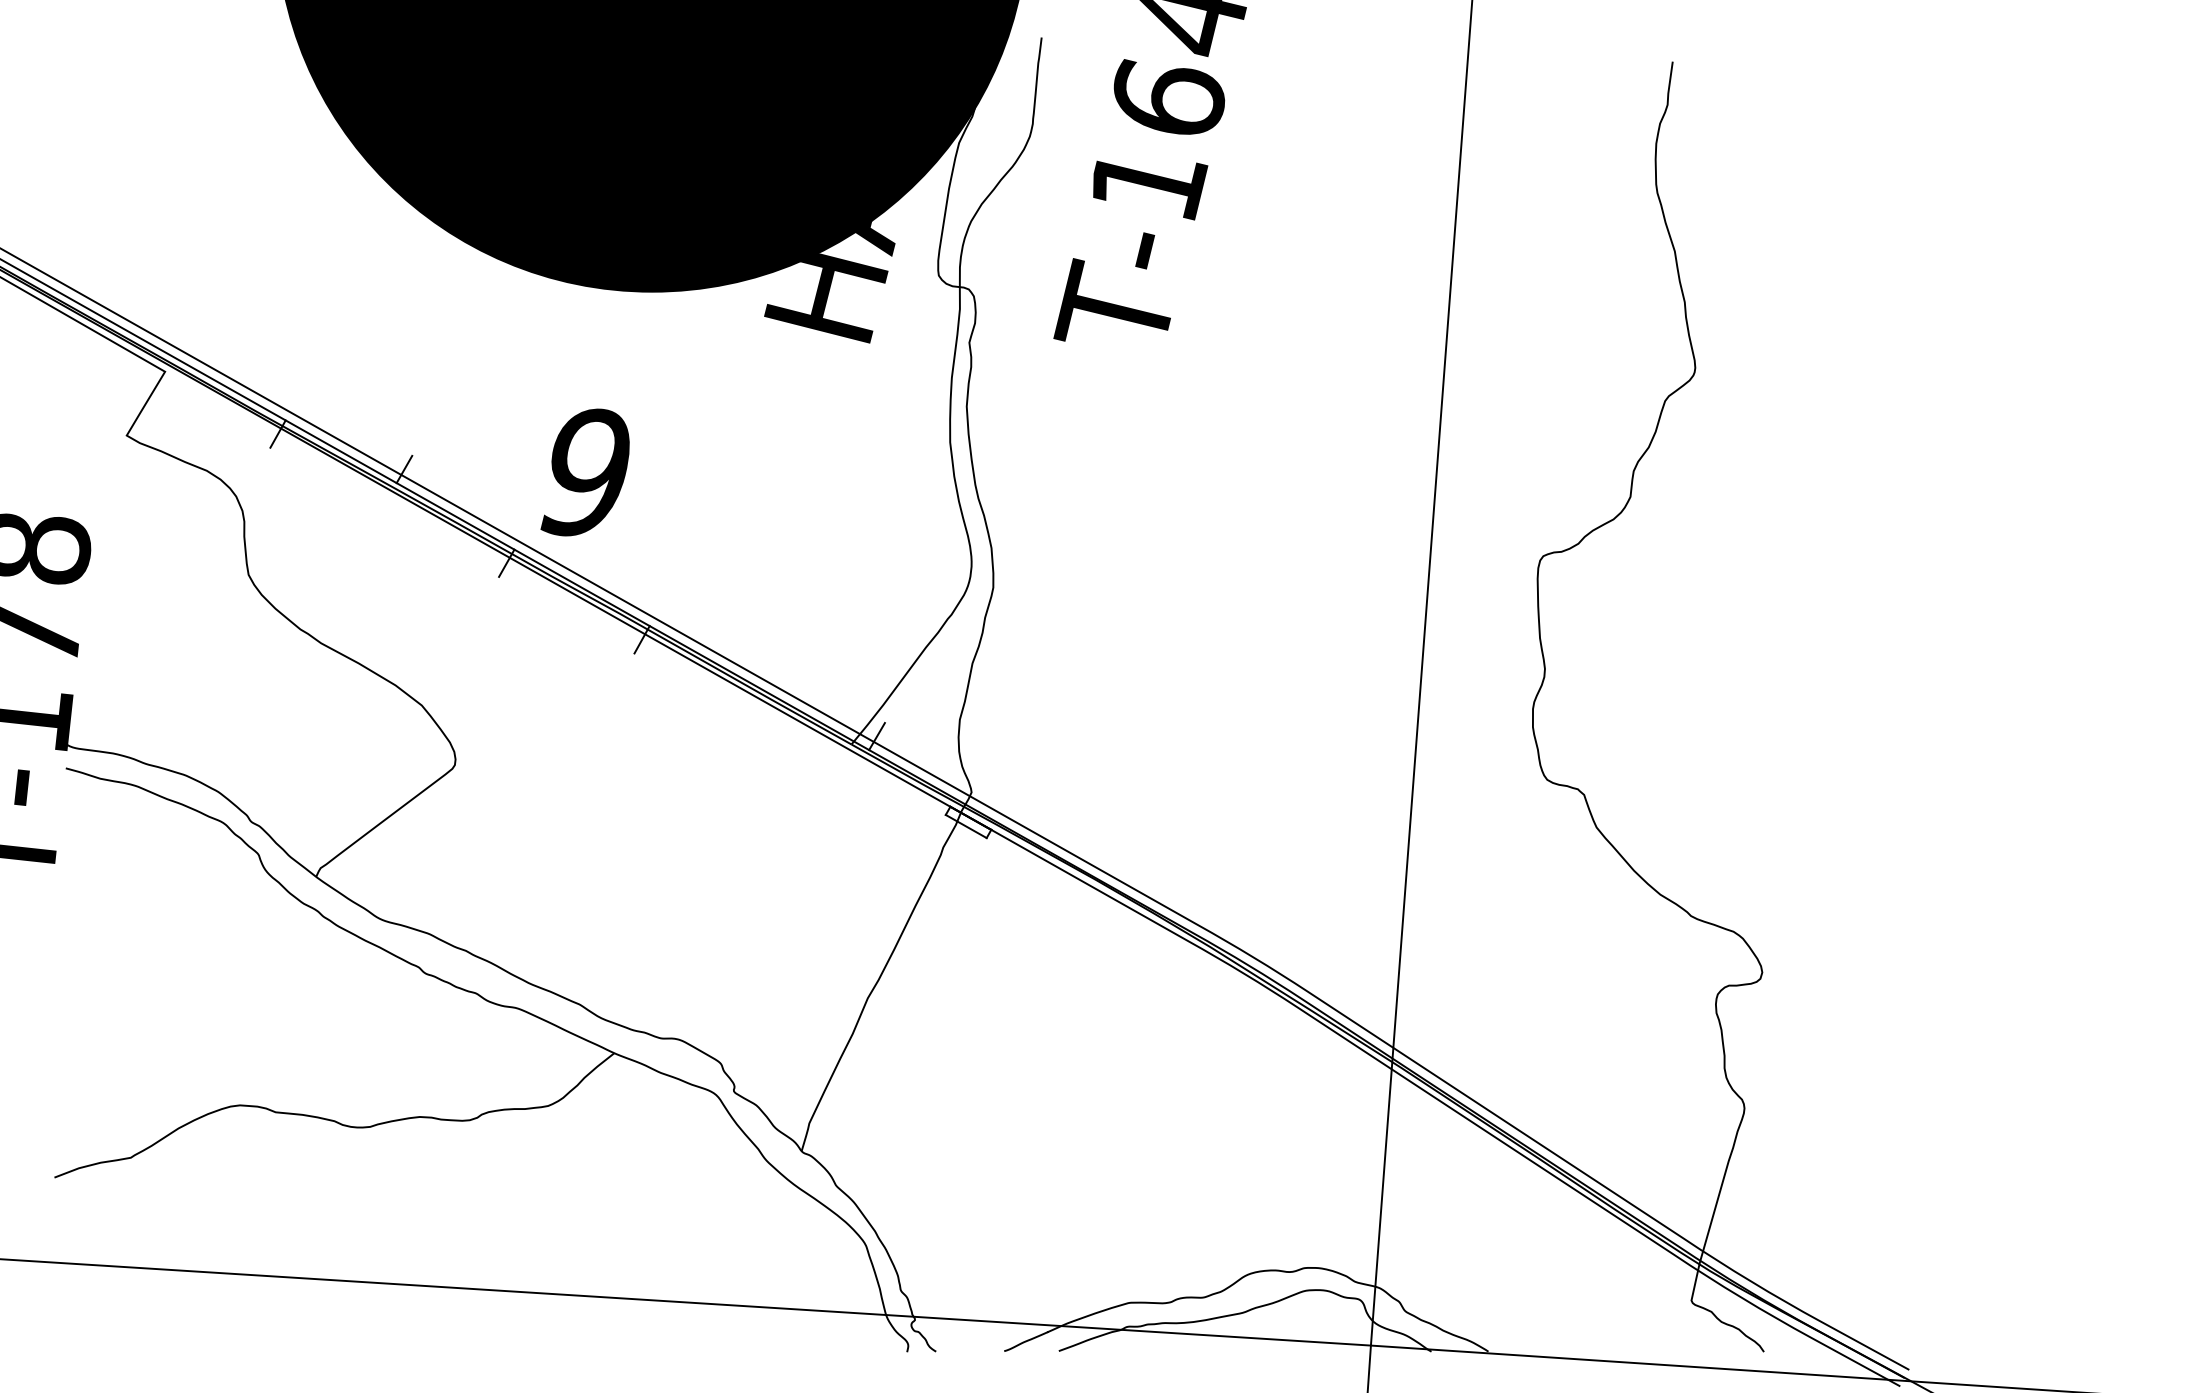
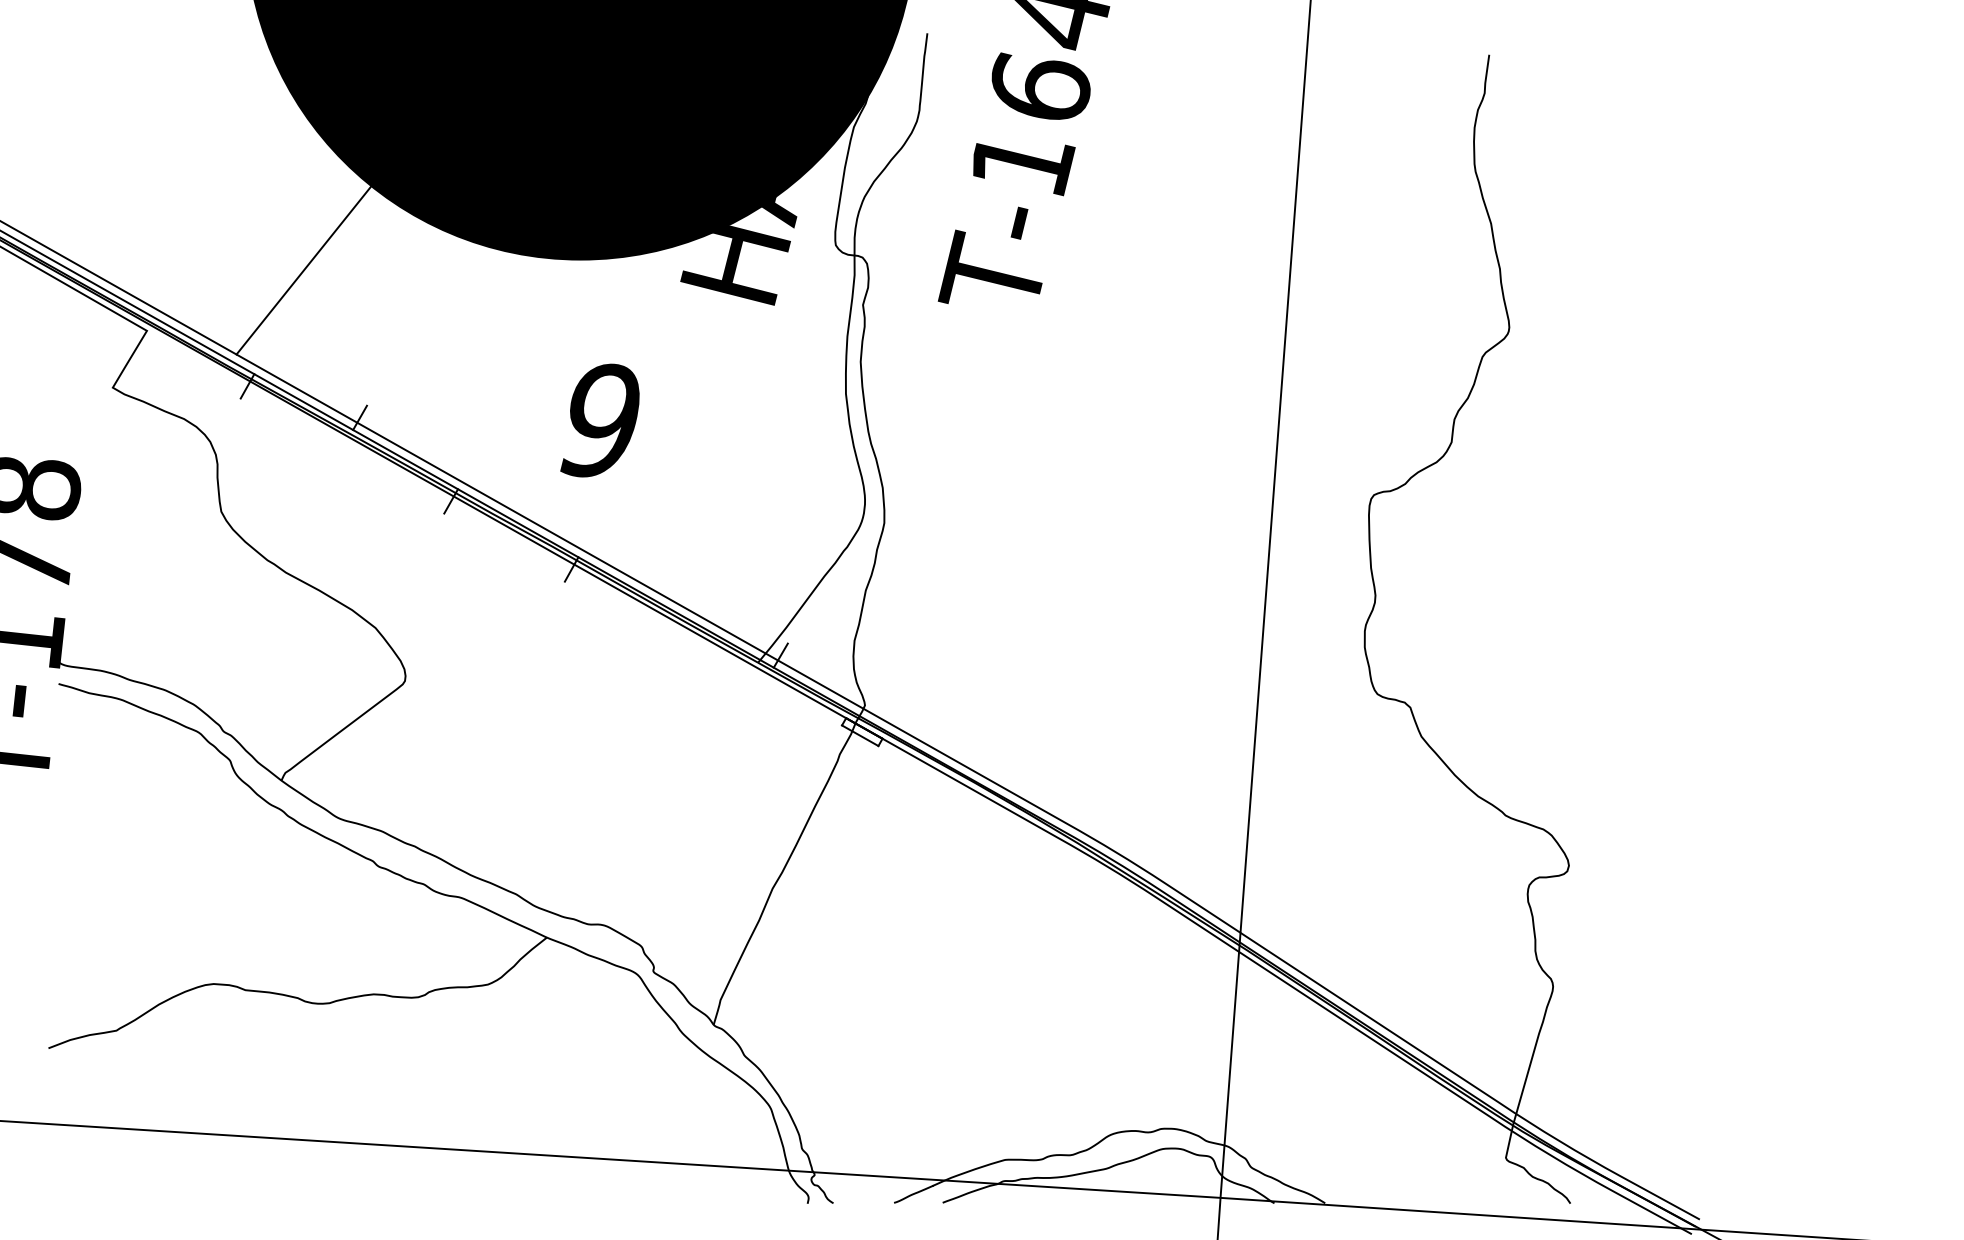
line: (340, 303) -> (303, 270), added
text: (584, 472) -> (599, 420), moved

